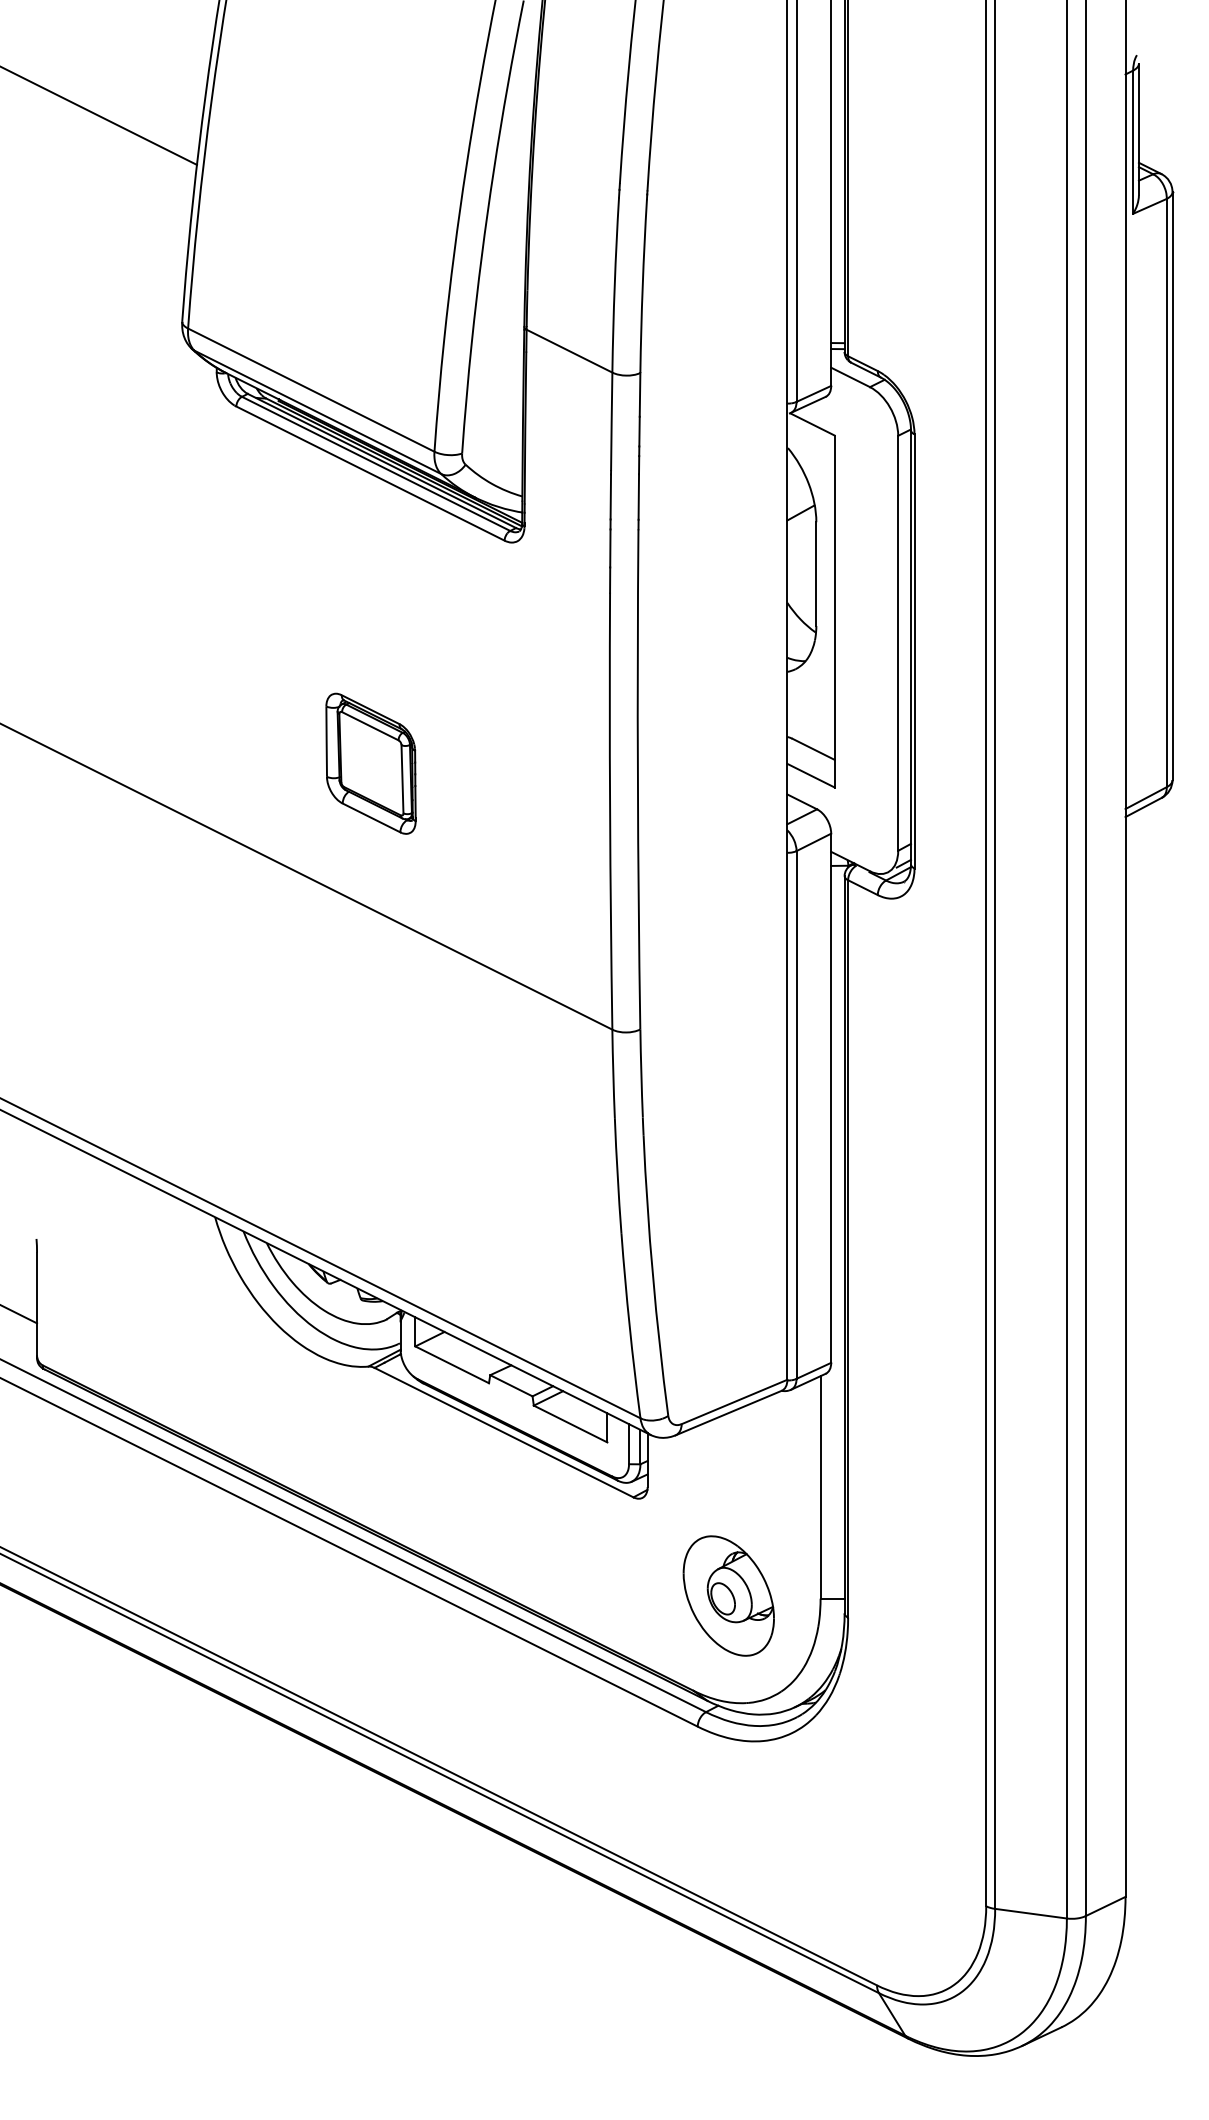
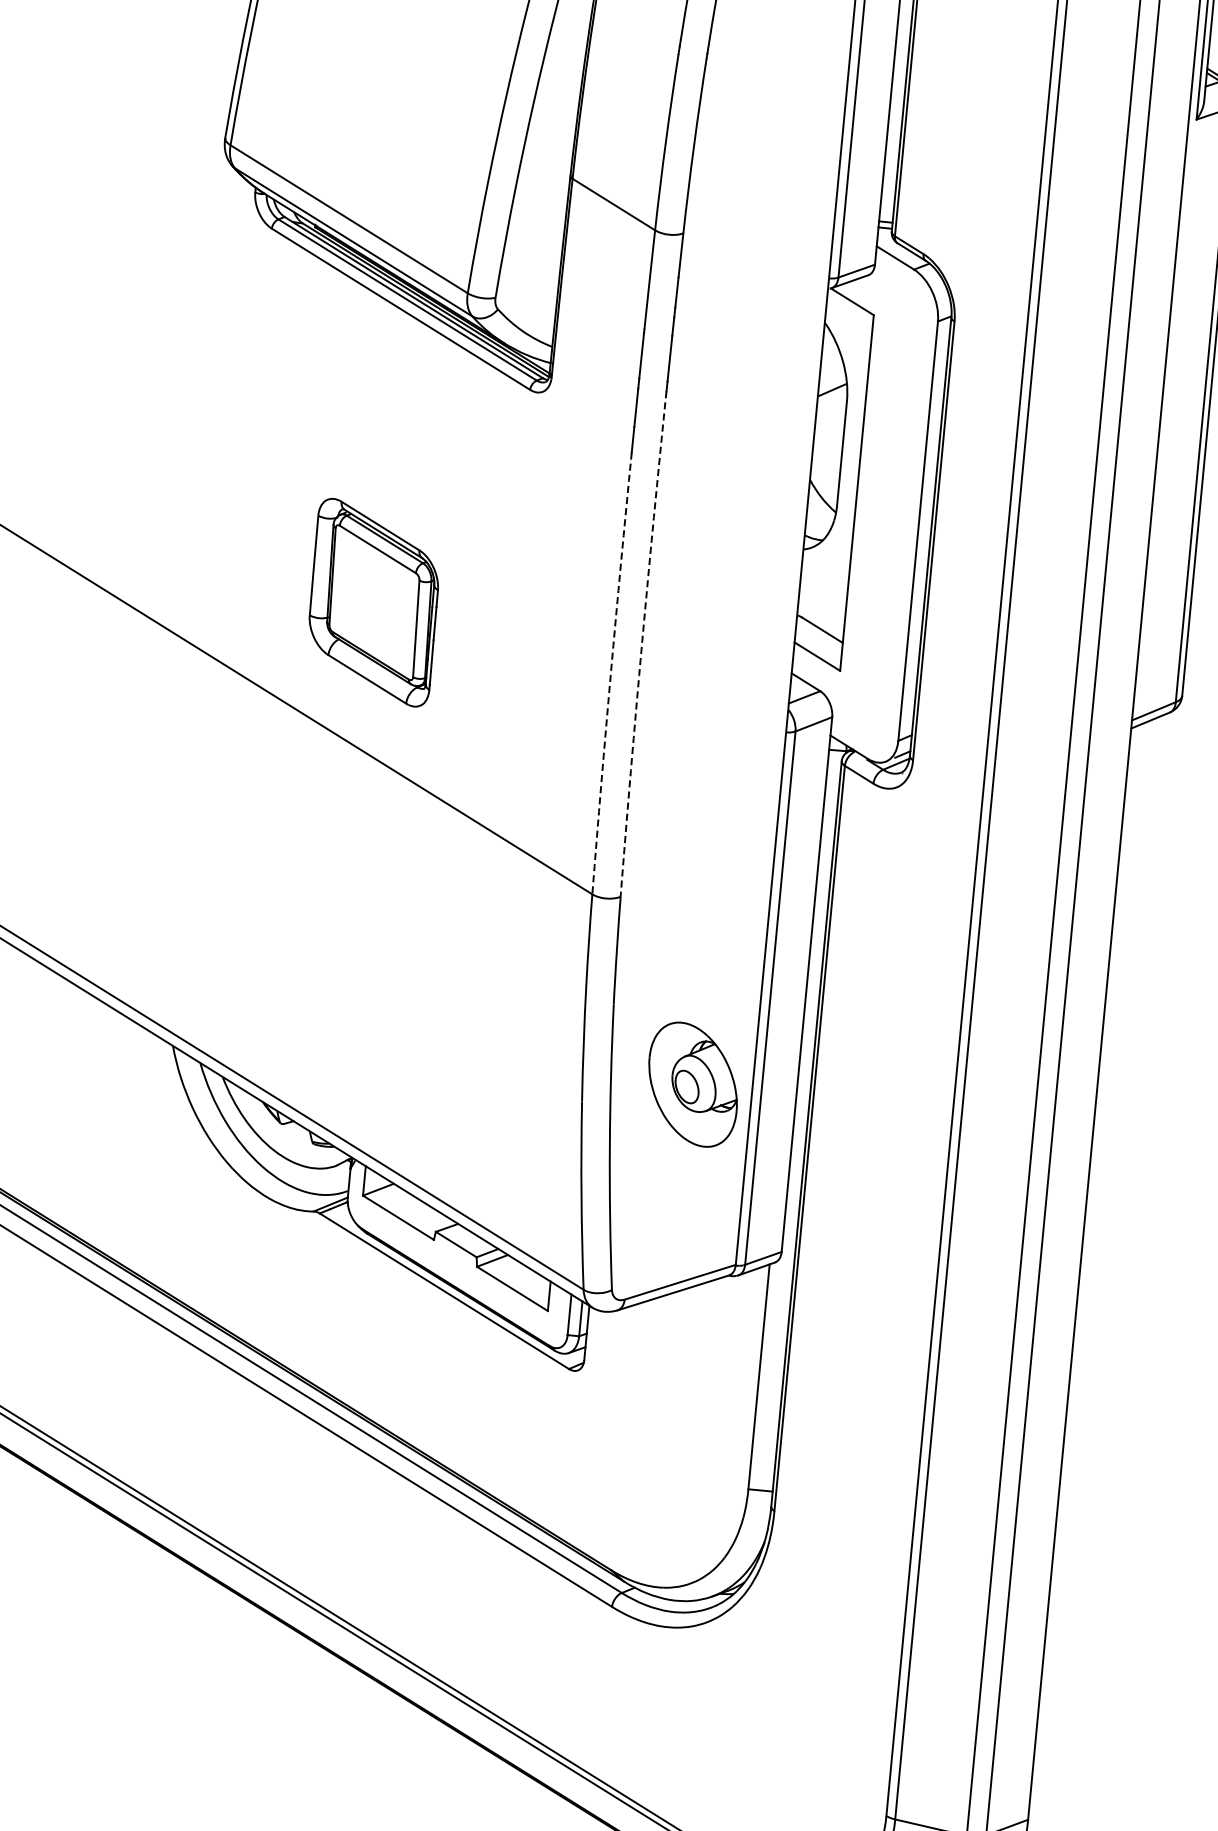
part: (370, 763) -> (373, 602), size x1.4
arc: (637, 779) -> (641, 643), solid -> dashed
arc: (610, 811) -> (611, 673), solid -> dashed
part: (728, 1595) -> (692, 1084), moved

